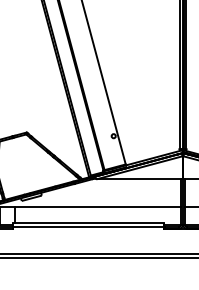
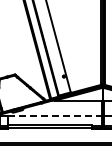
line: (98, 207) -> (55, 116), solid -> dashed

